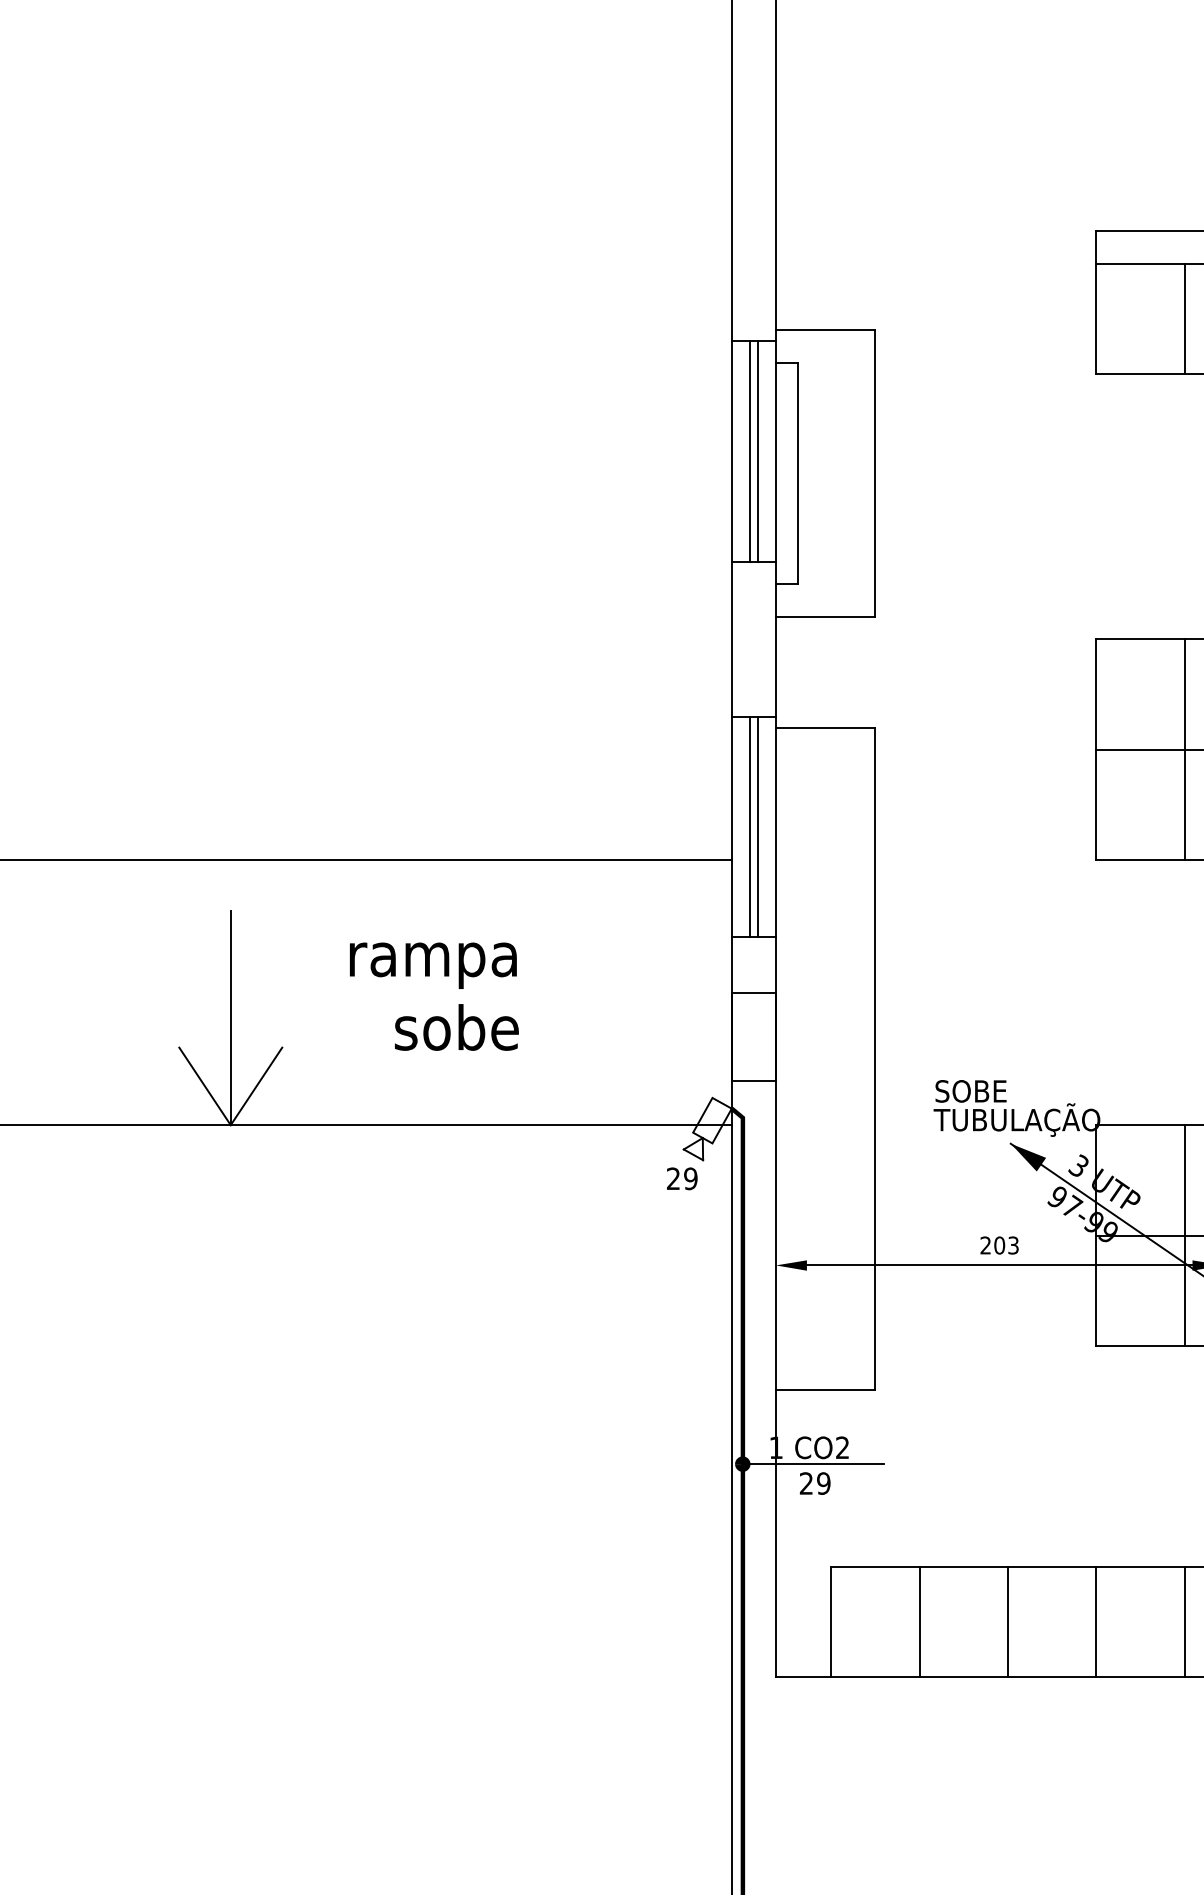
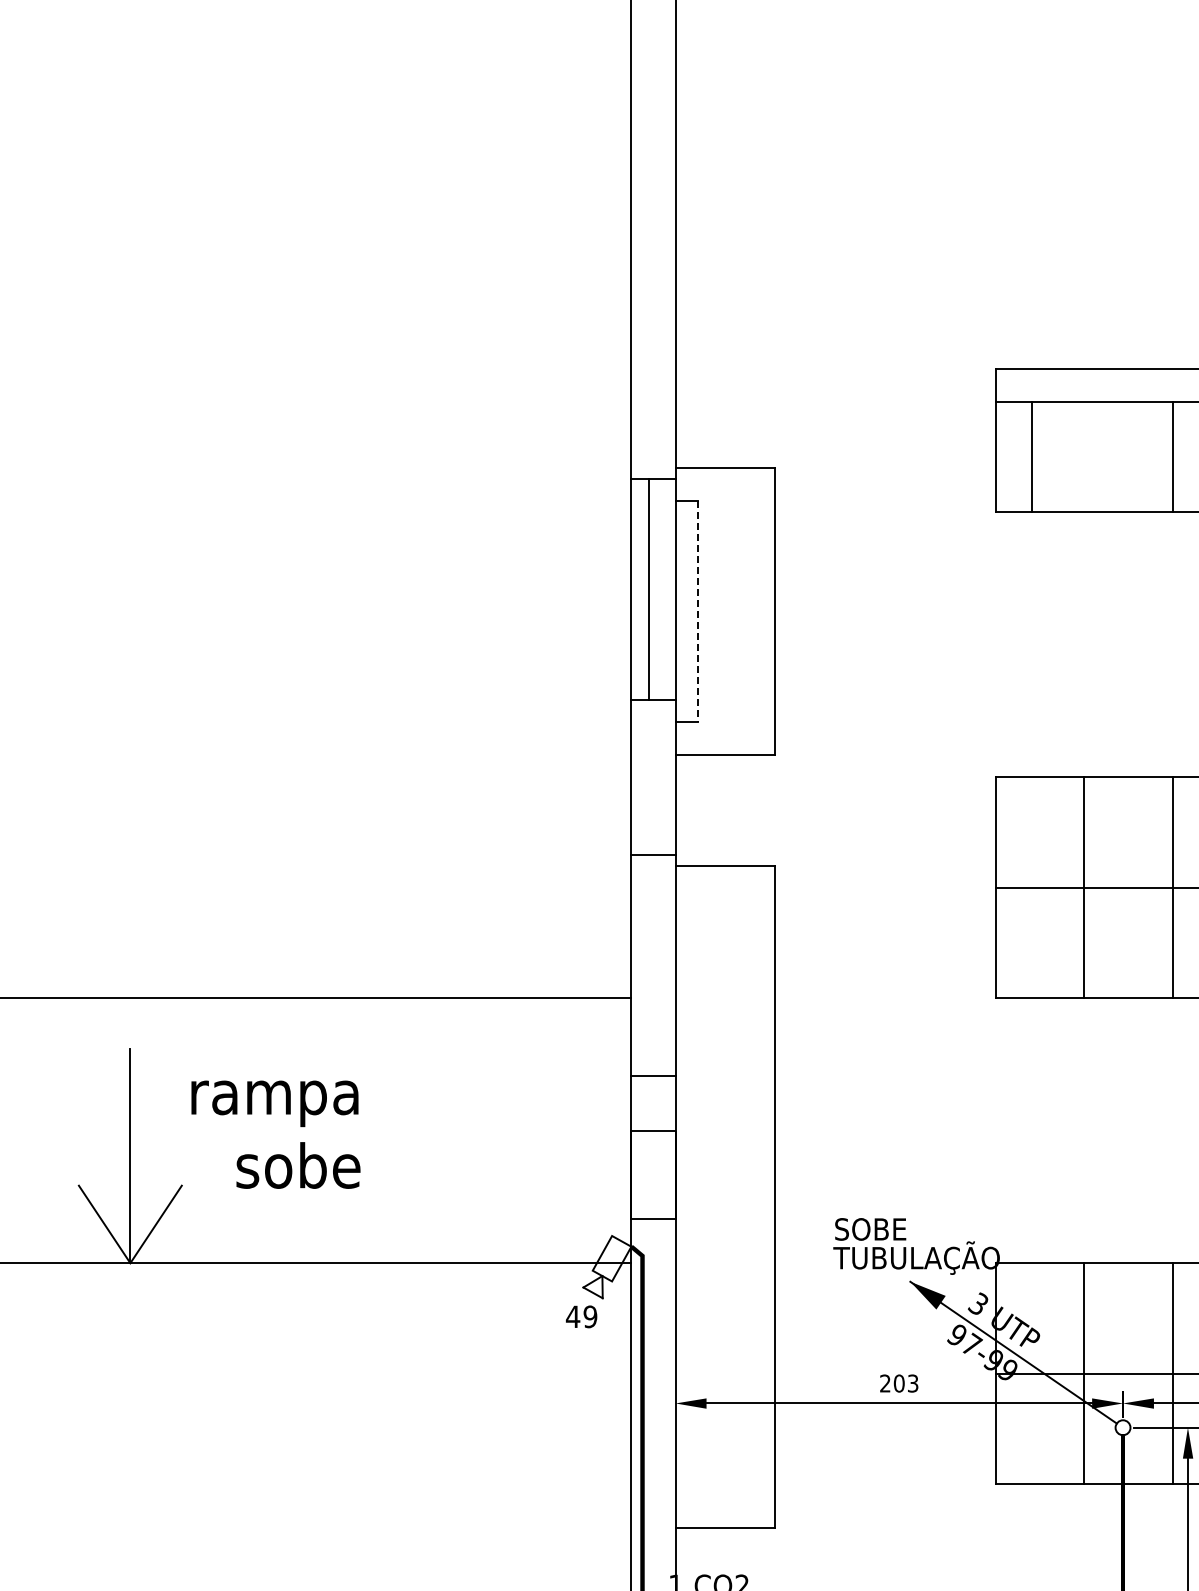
line: (1184, 318) -> (1032, 456), moved
line: (758, 451) -> (658, 589), removed
line: (798, 474) -> (698, 612), solid -> dashed
line: (749, 826) -> (649, 964), removed
line: (758, 826) -> (658, 964), removed
text: (434, 996) -> (276, 1134), moved
text: (673, 1178) -> (573, 1316), 29 -> 49

